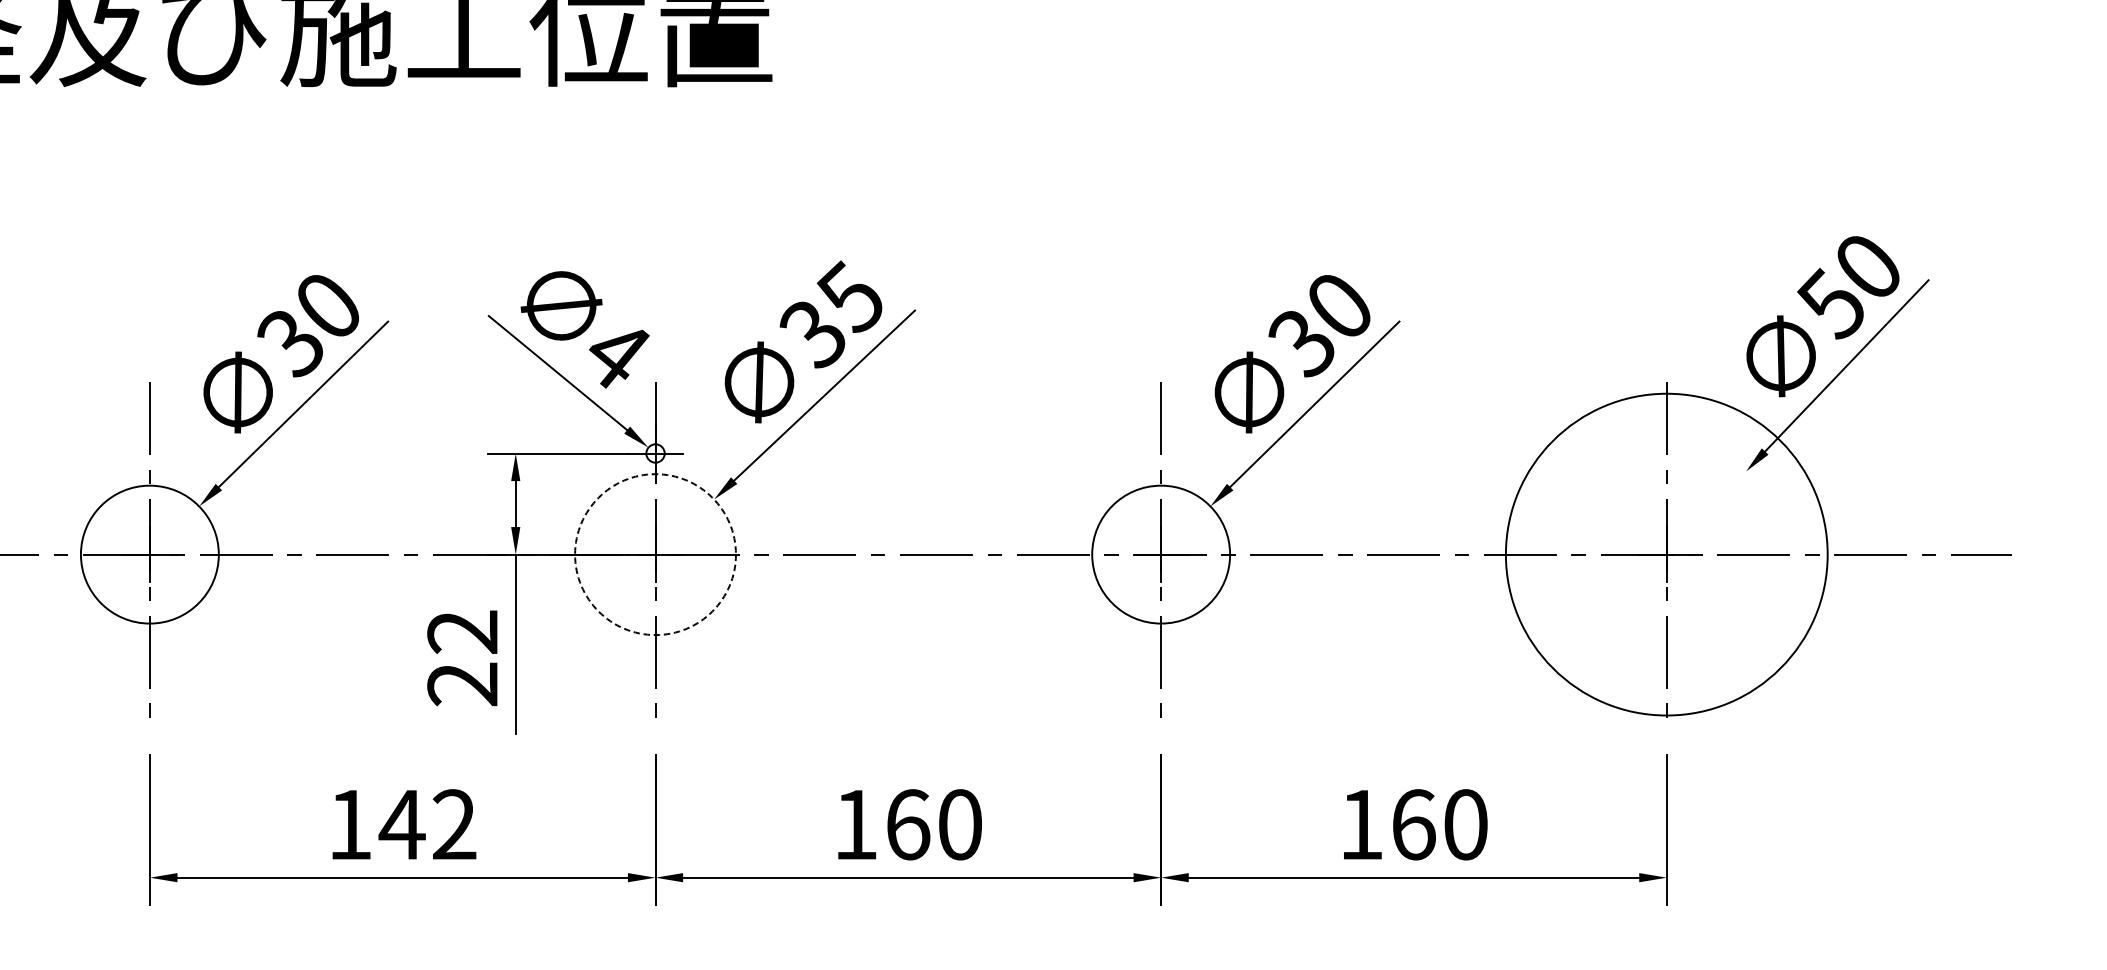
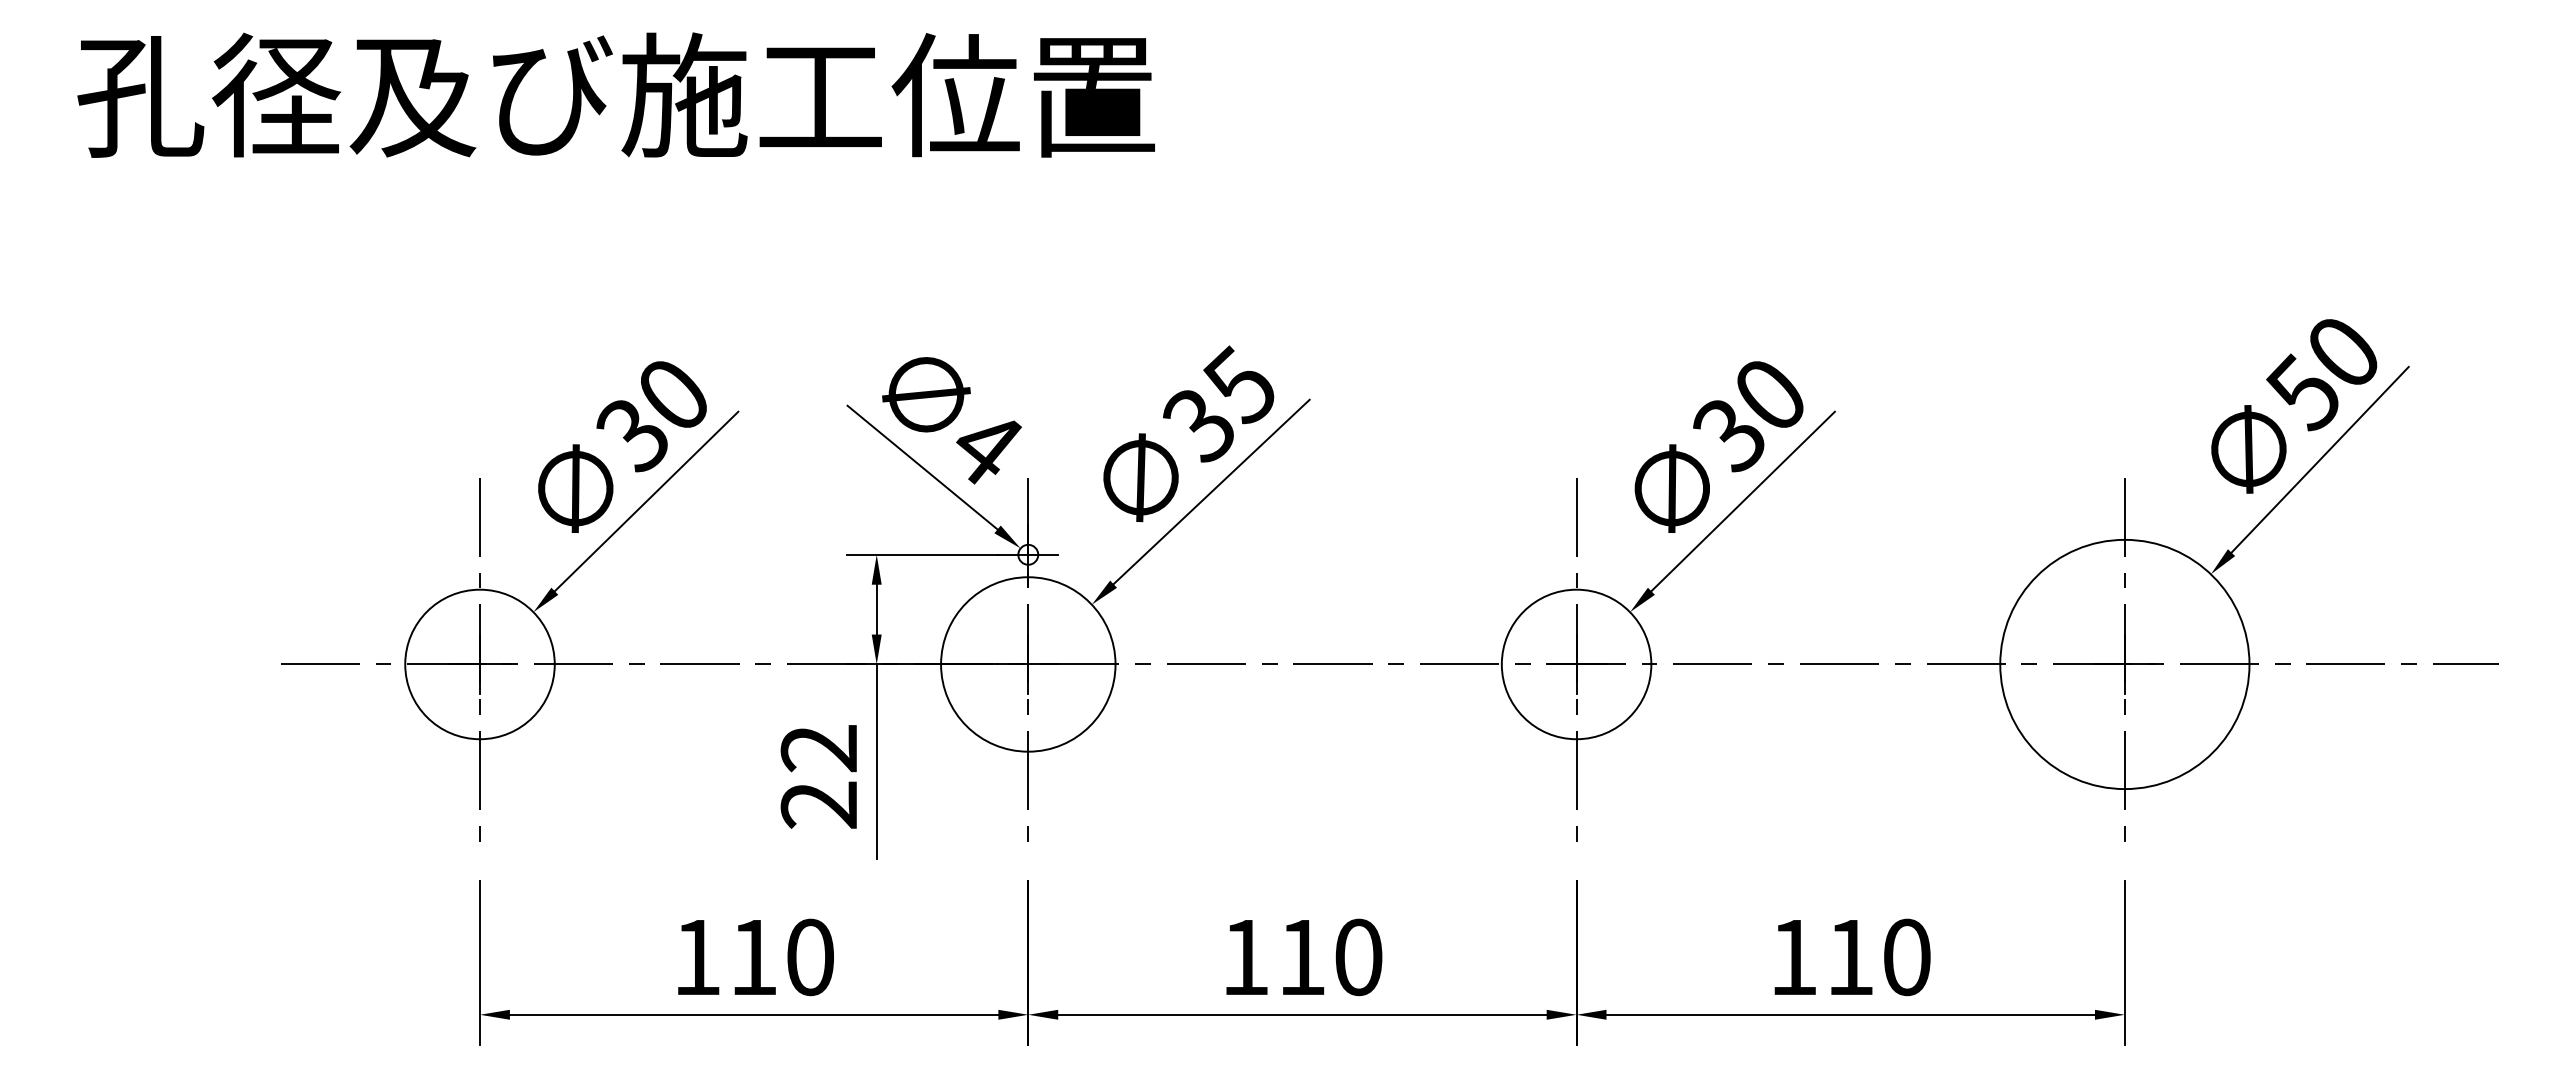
circle: (655, 554) -> (1028, 664), dashed -> solid
circle: (1666, 554) -> (2124, 664), size x0.71
text: (427, 824) -> (780, 957), 142 -> 110
text: (908, 824) -> (1302, 957), 160 -> 110
text: (1414, 824) -> (1851, 957), 160 -> 110

